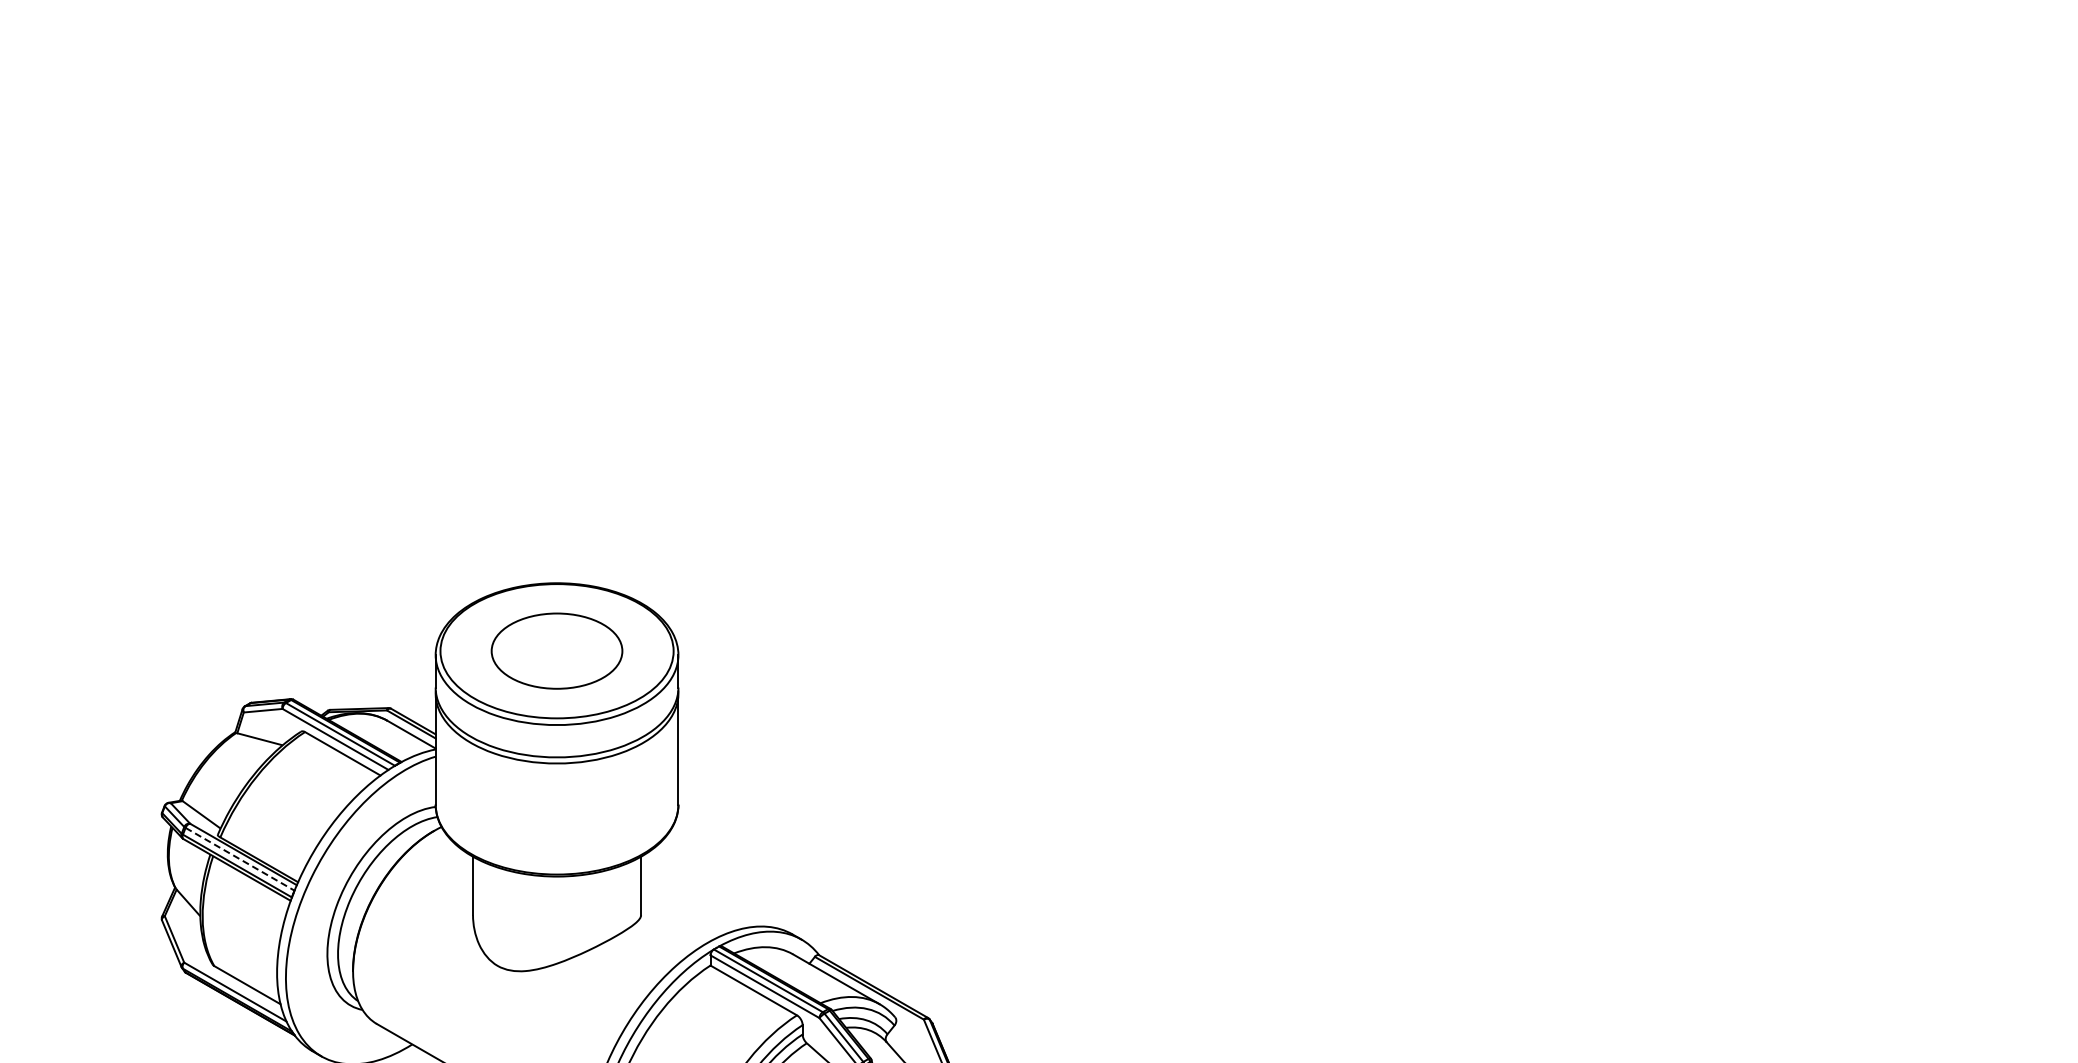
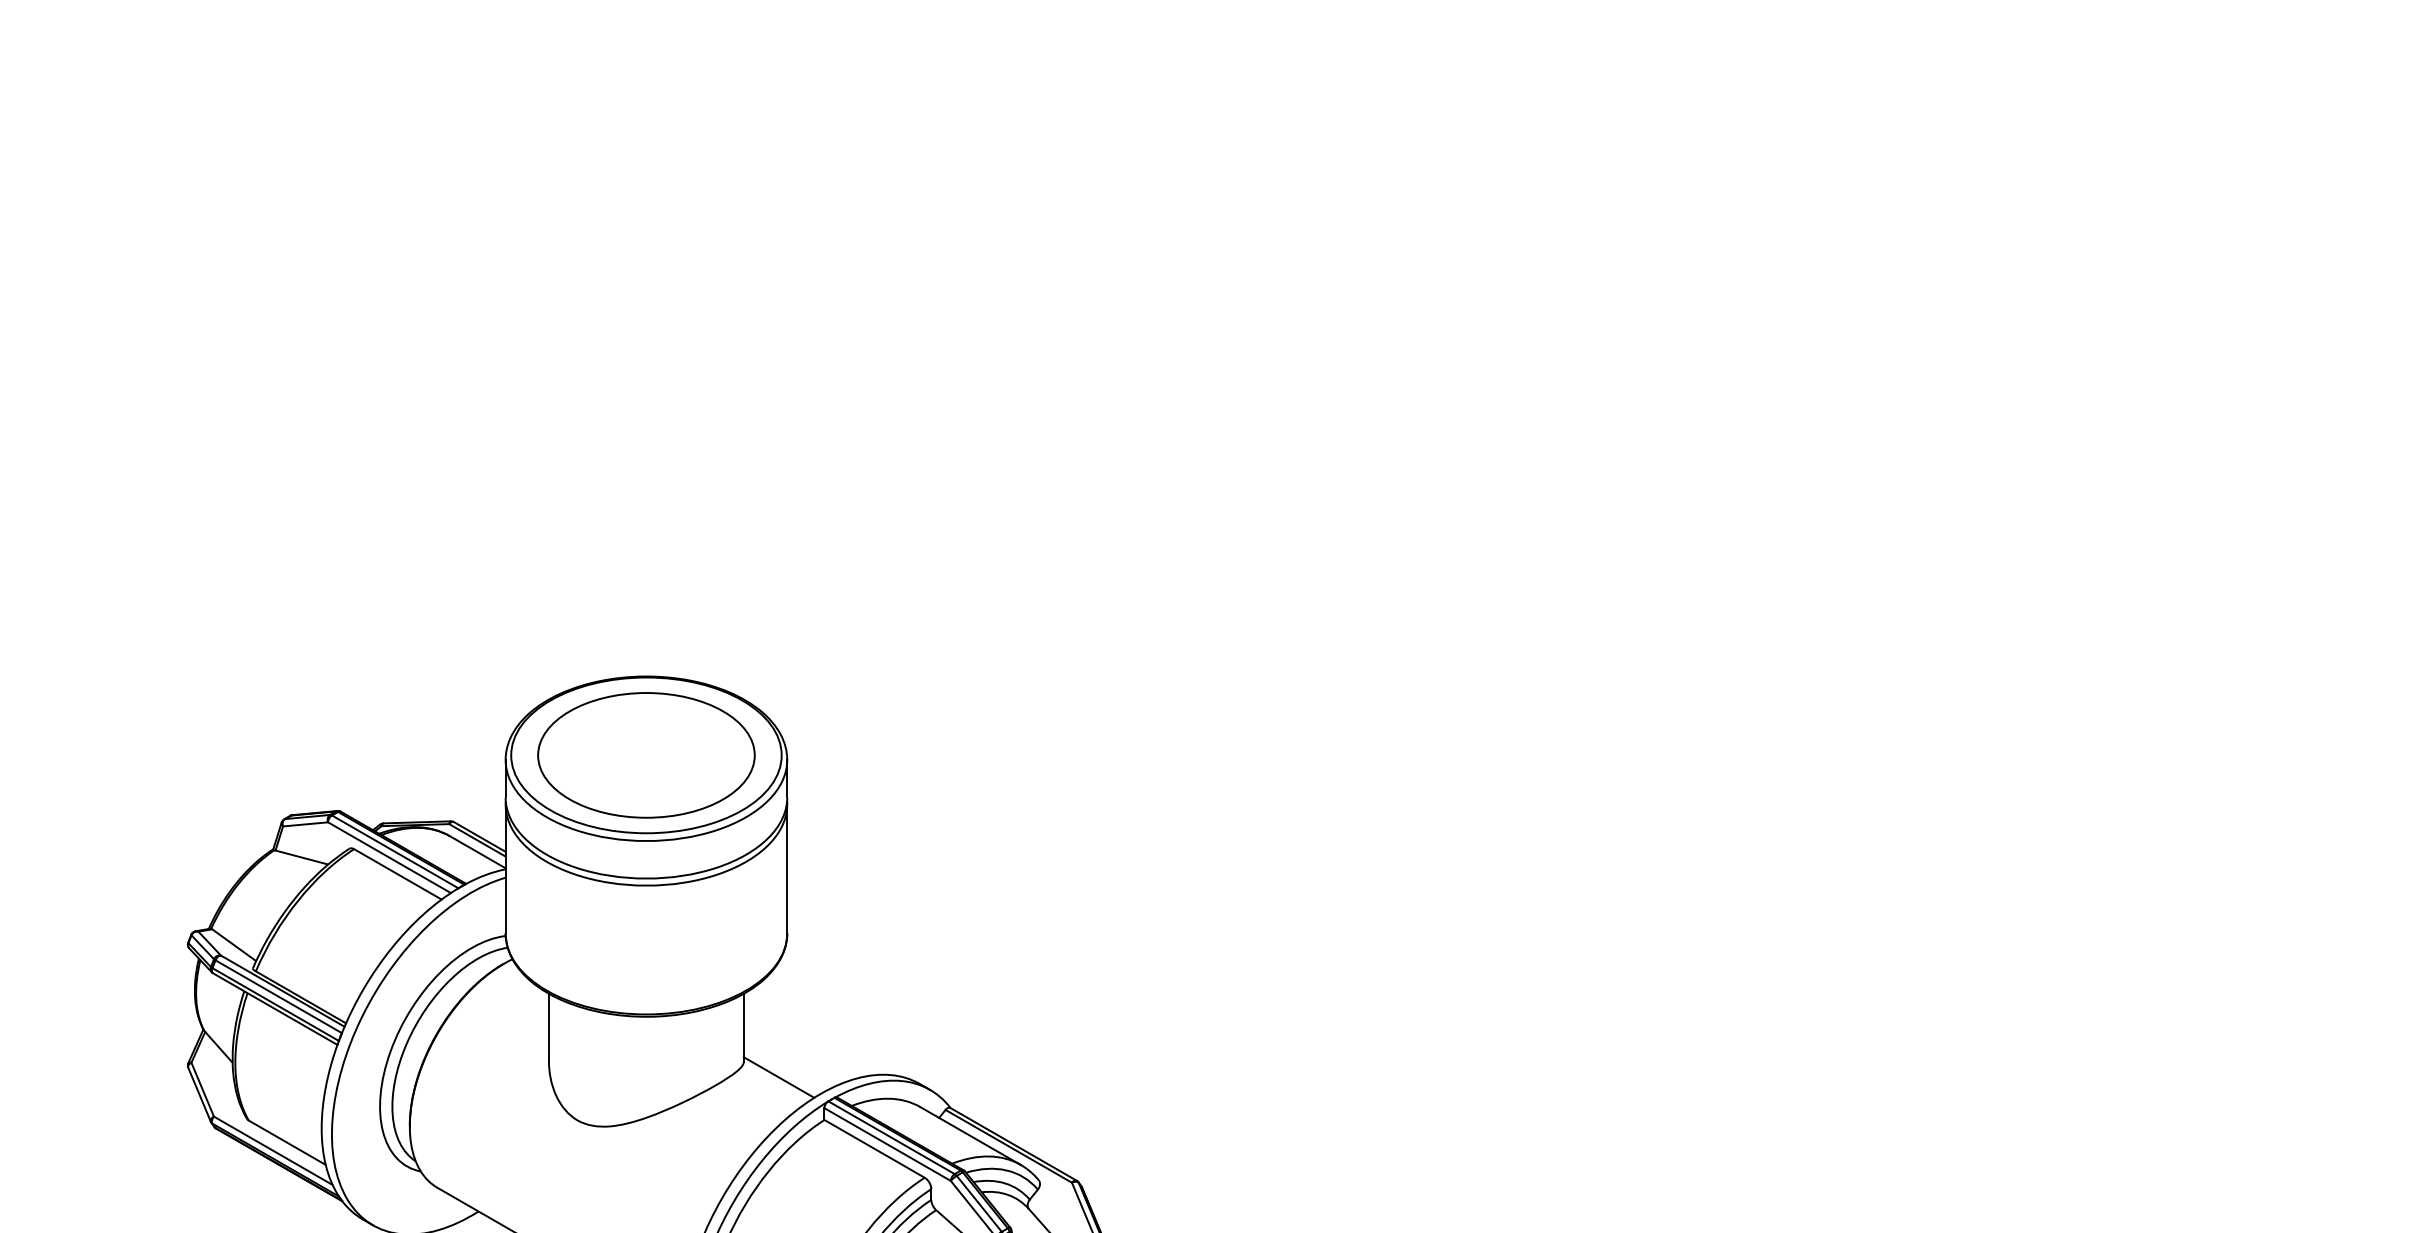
part: (556, 650) -> (645, 754), size x1.43
line: (240, 859) -> (279, 996), dashed -> solid
line: (671, 928) -> (779, 1077), added

